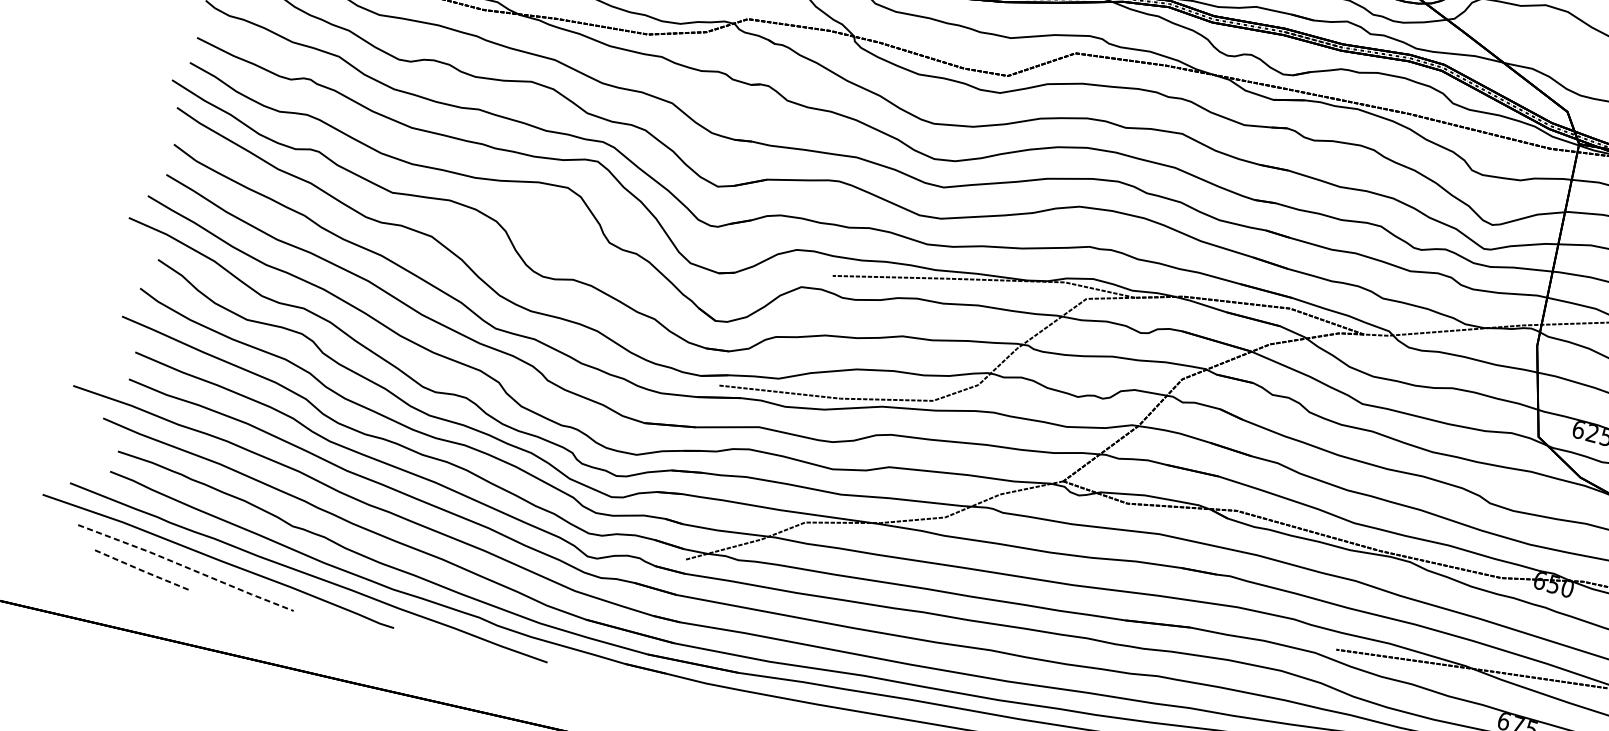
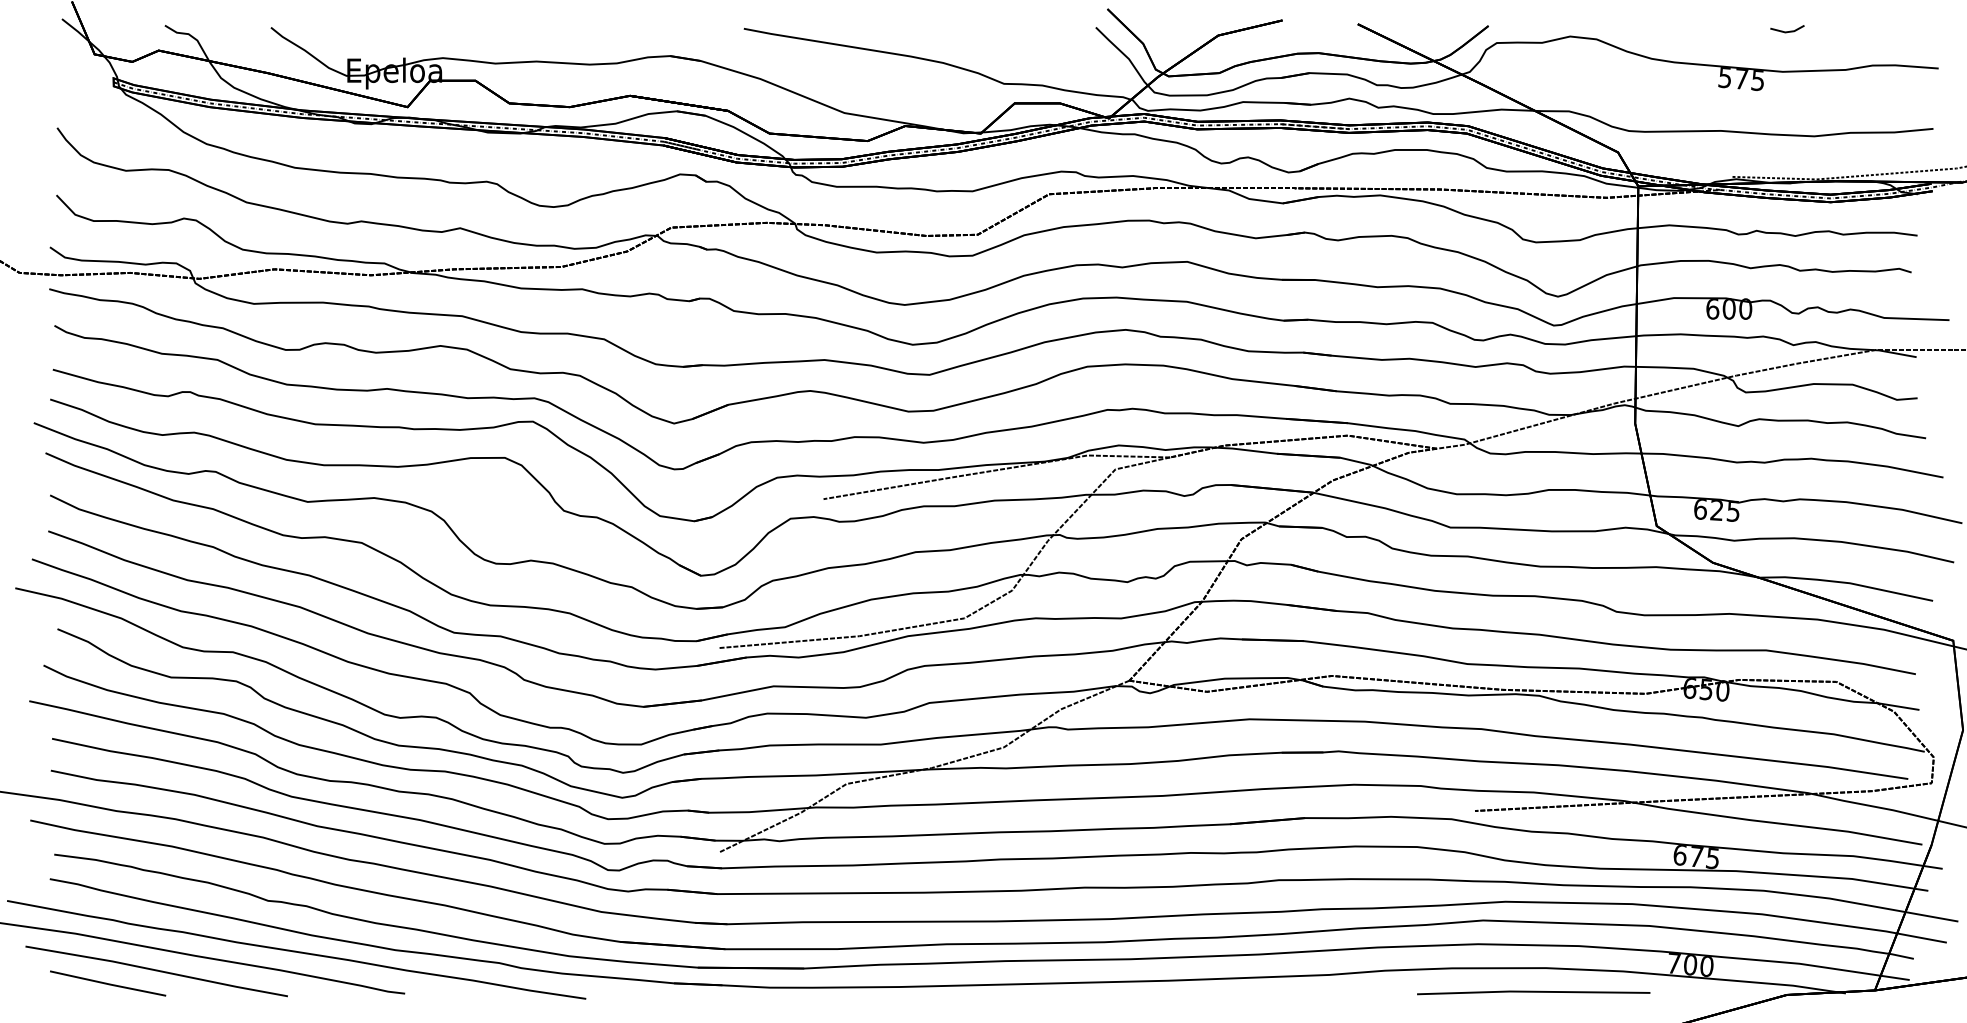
line: (186, 567) -> (157, 970), dashed -> solid
line: (142, 571) -> (108, 984), dashed -> solid

